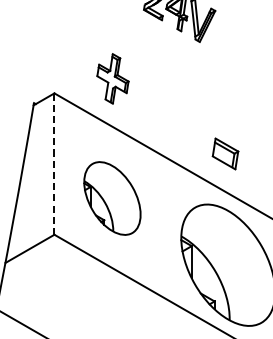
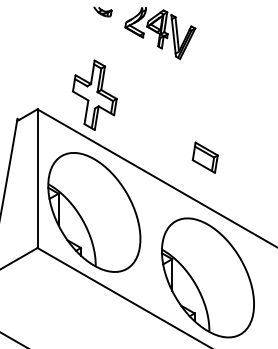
part: (112, 78) -> (94, 94), size x1.43
part: (224, 153) -> (204, 157), moved
line: (54, 164) -> (37, 179), dashed -> solid
part: (112, 198) -> (94, 212), size x1.67

